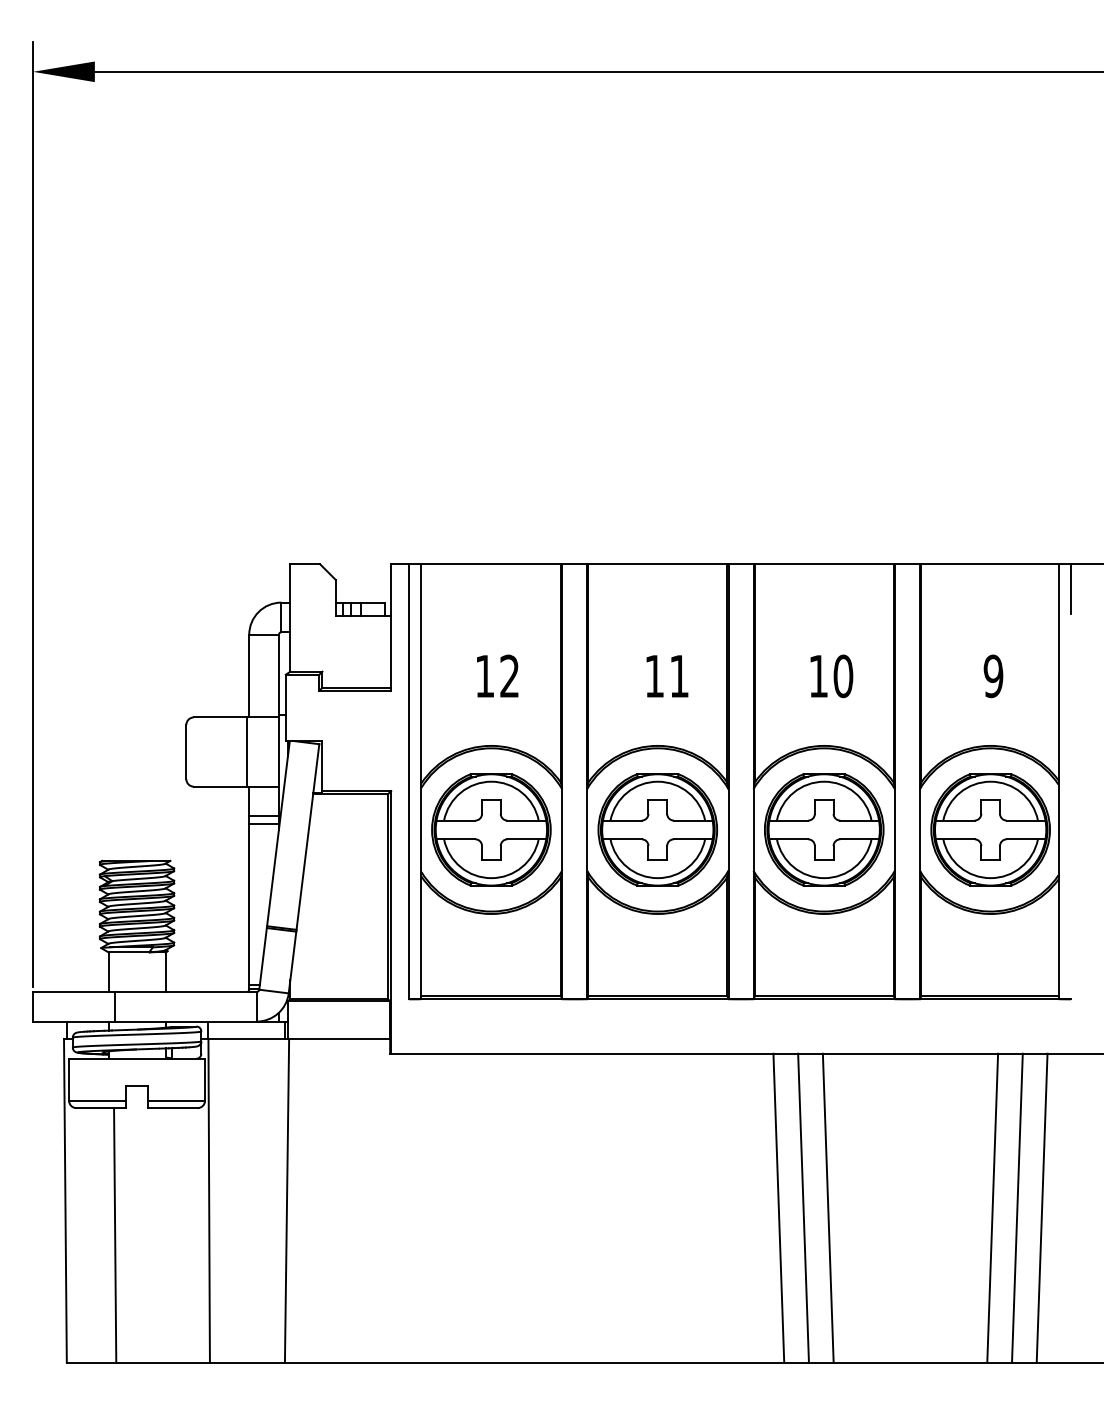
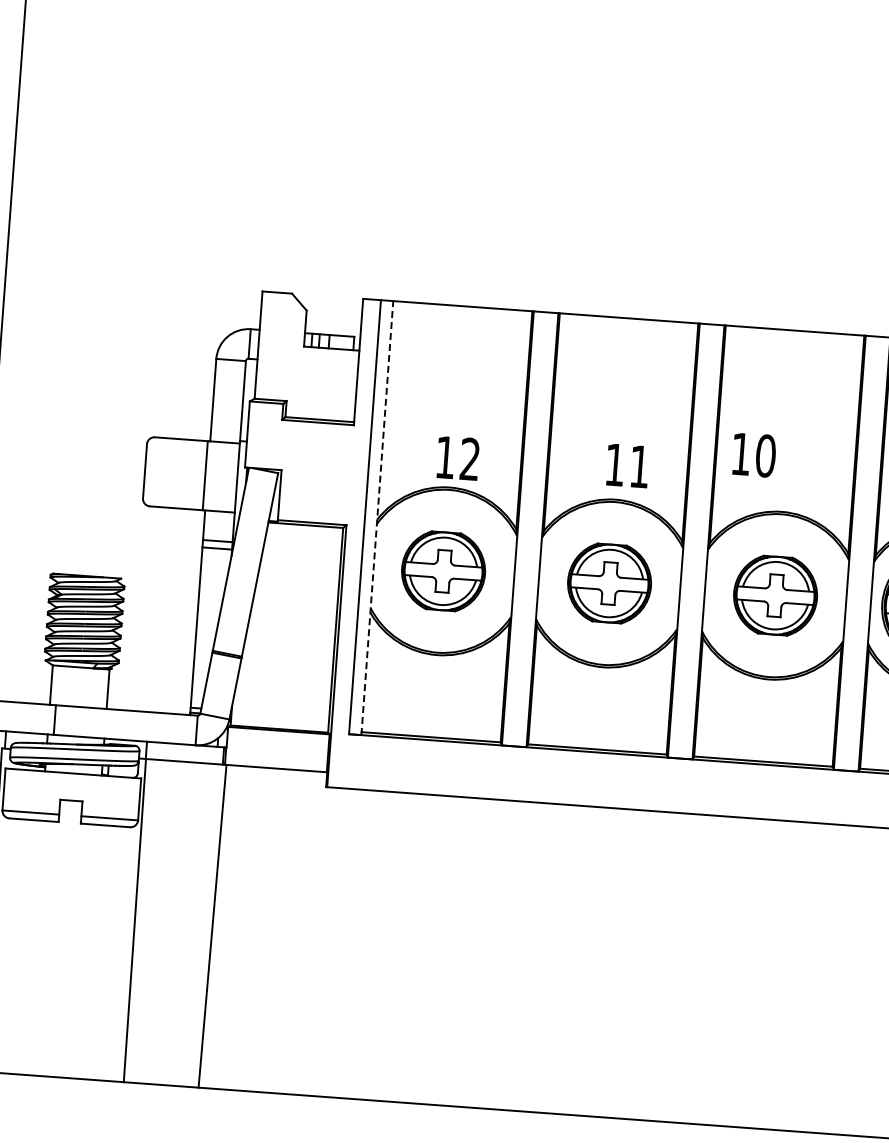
text: (497, 675) -> (458, 457), moved
text: (667, 676) -> (627, 466), moved
text: (831, 676) -> (753, 455), moved
line: (421, 781) -> (377, 517), solid -> dashed
part: (491, 829) -> (443, 570), size x0.7
part: (657, 829) -> (609, 583), size x0.7
part: (824, 829) -> (775, 595), size x0.7
line: (778, 1207) -> (702, 968), removed
line: (803, 1207) -> (727, 970), removed
line: (827, 1207) -> (751, 972), removed
line: (115, 1235) -> (38, 948), removed

